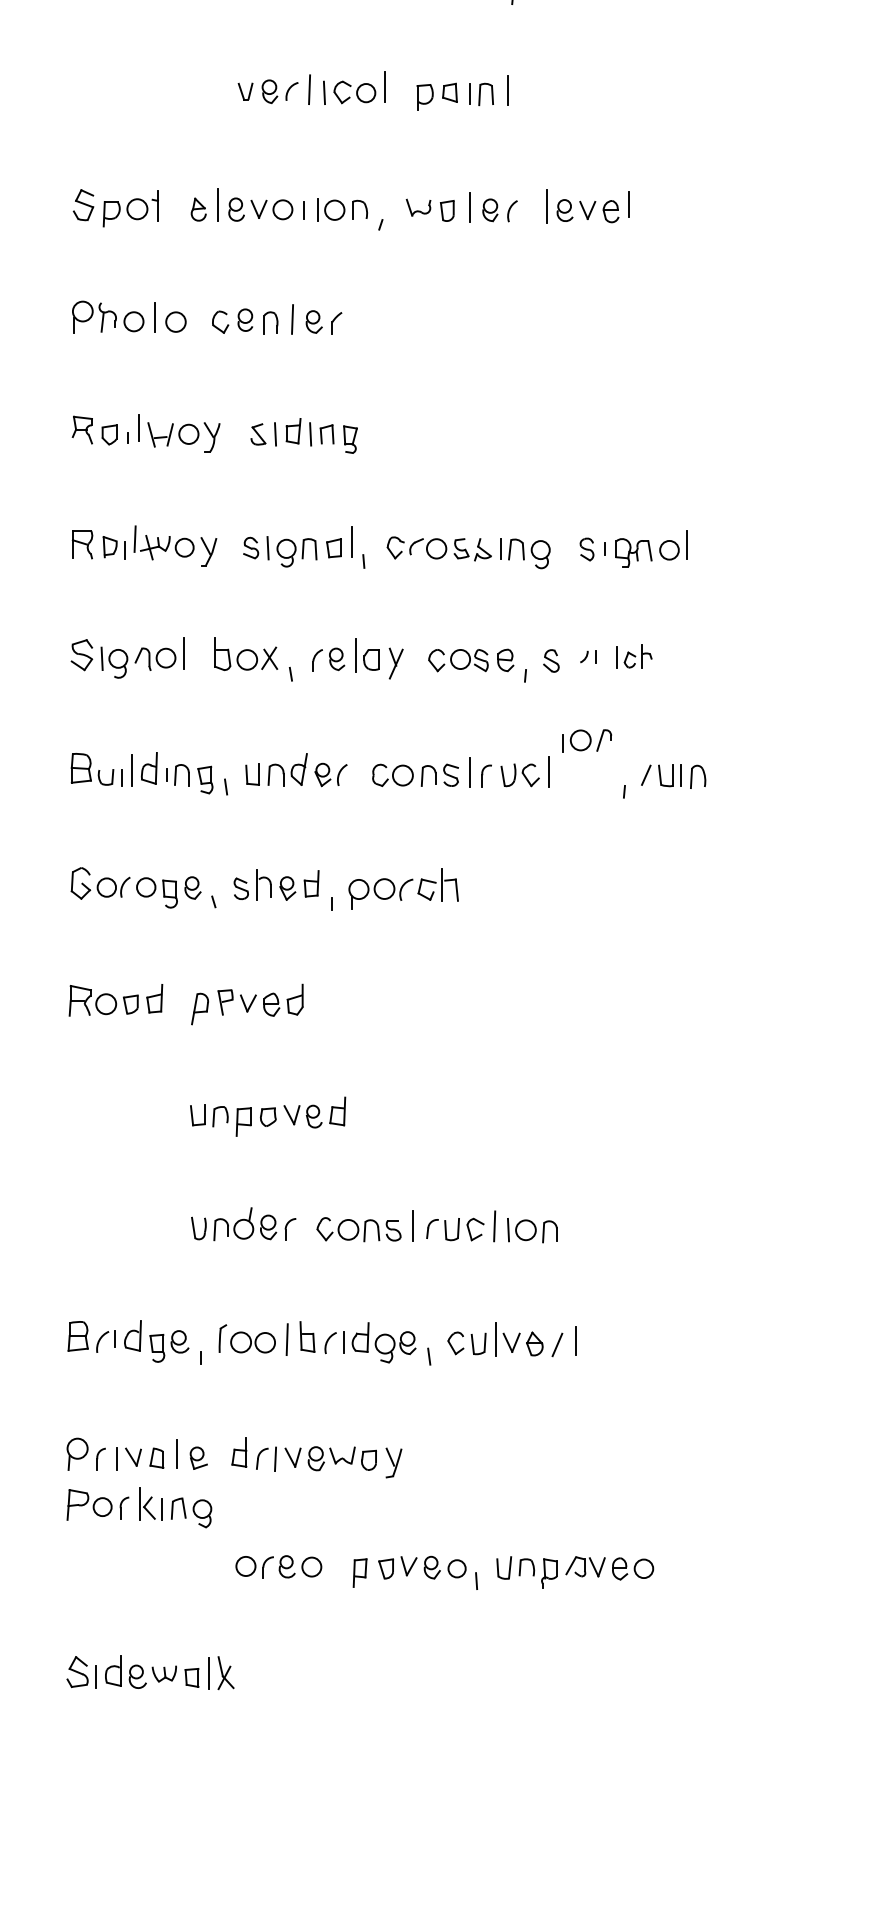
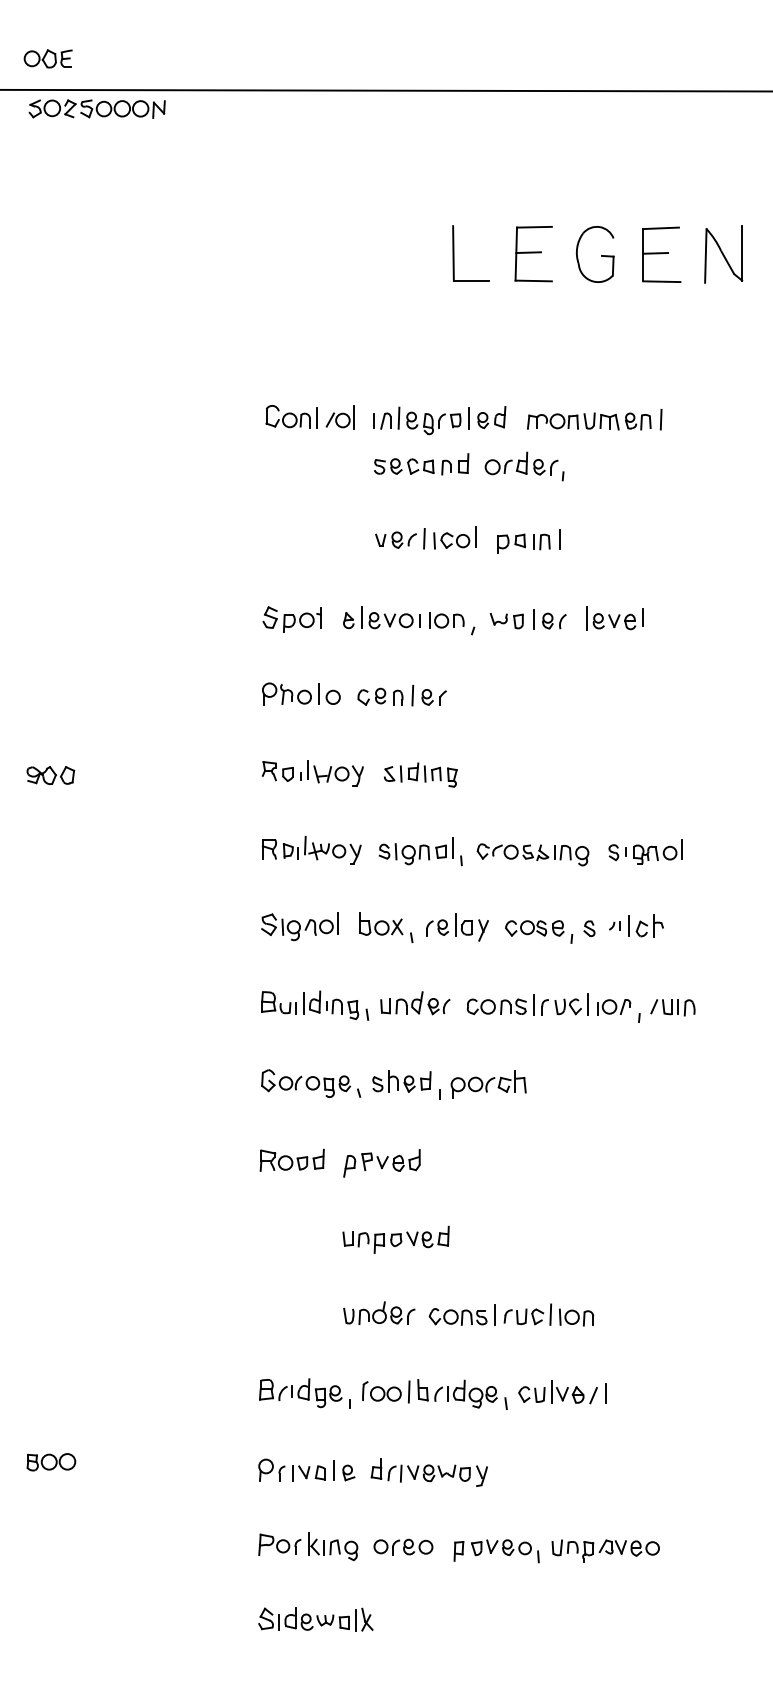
part: (633, 656) -> (645, 925), size x1.43
part: (587, 741) -> (614, 1007), moved
part: (139, 1507) -> (308, 1546), moved

